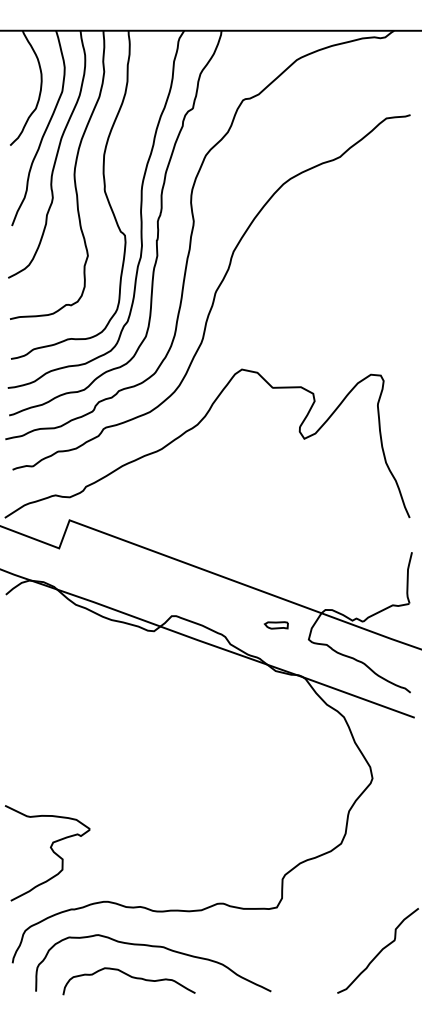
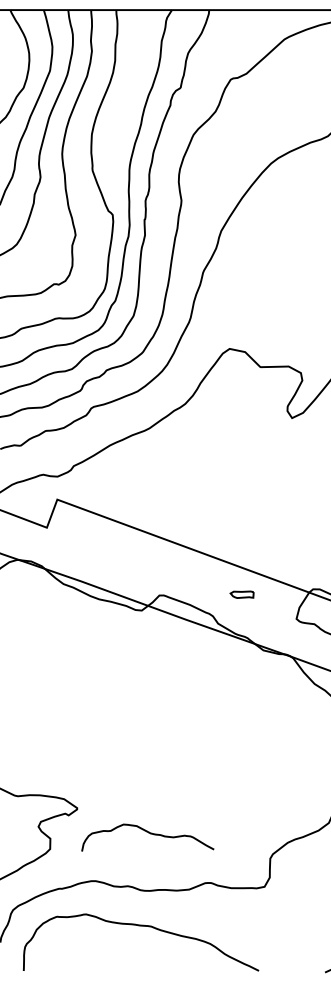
part: (275, 625) -> (241, 594), moved
curve: (130, 977) -> (149, 833), moved

